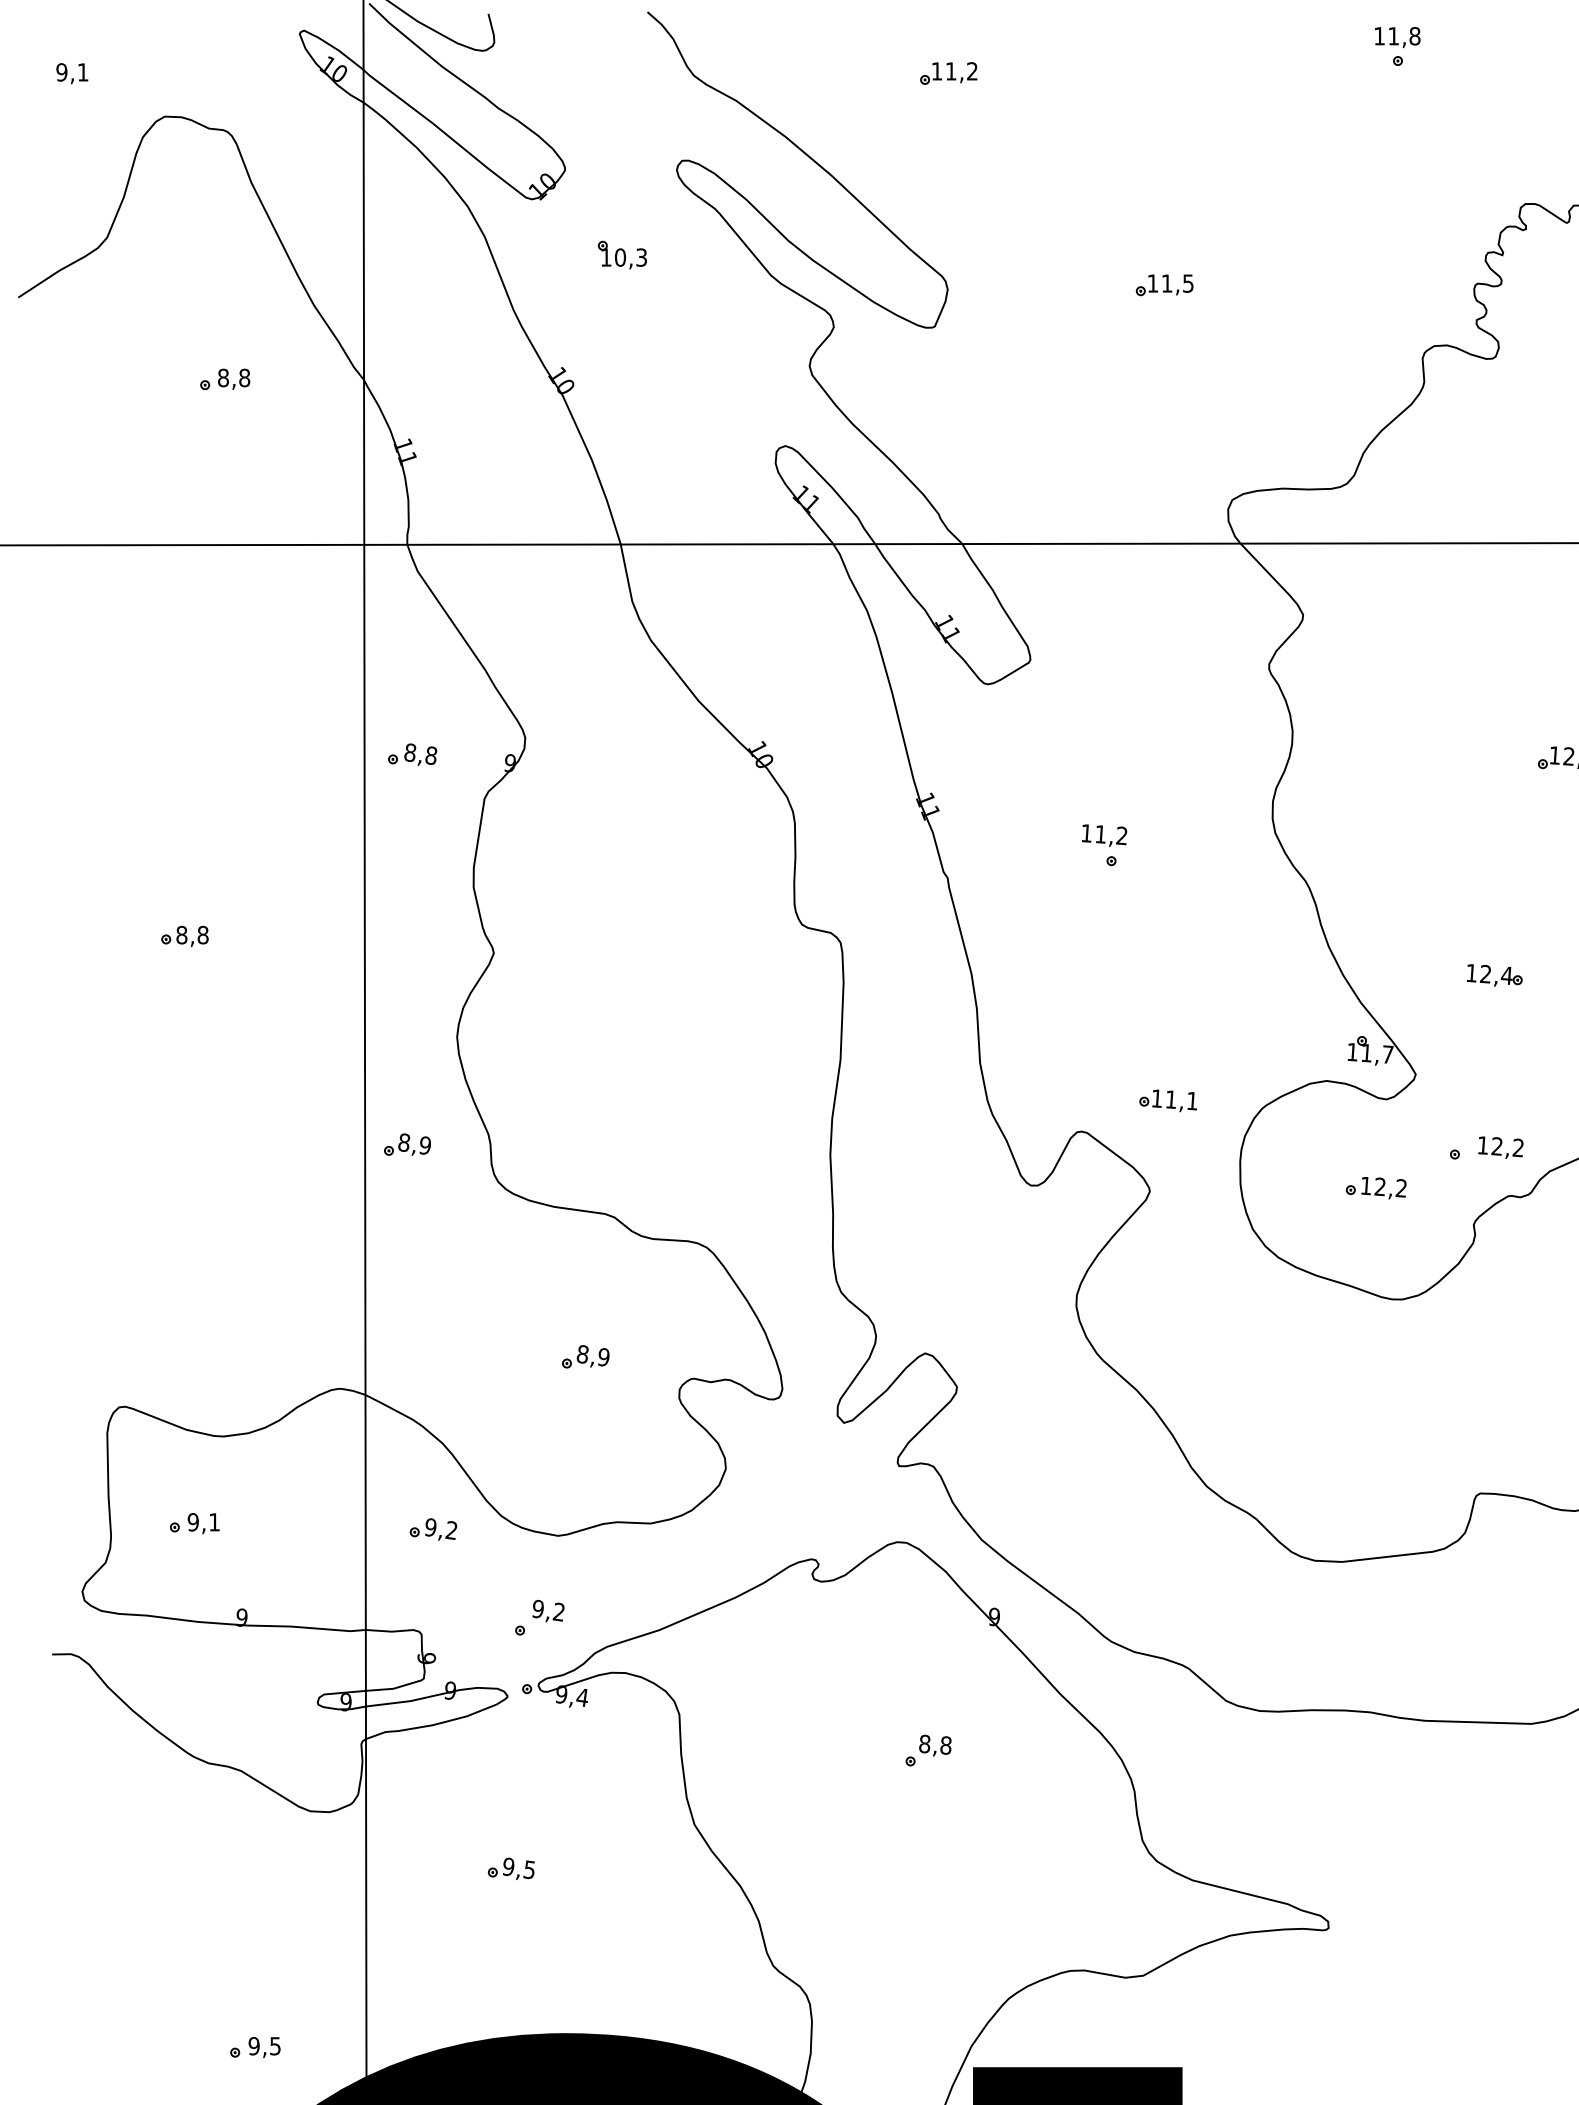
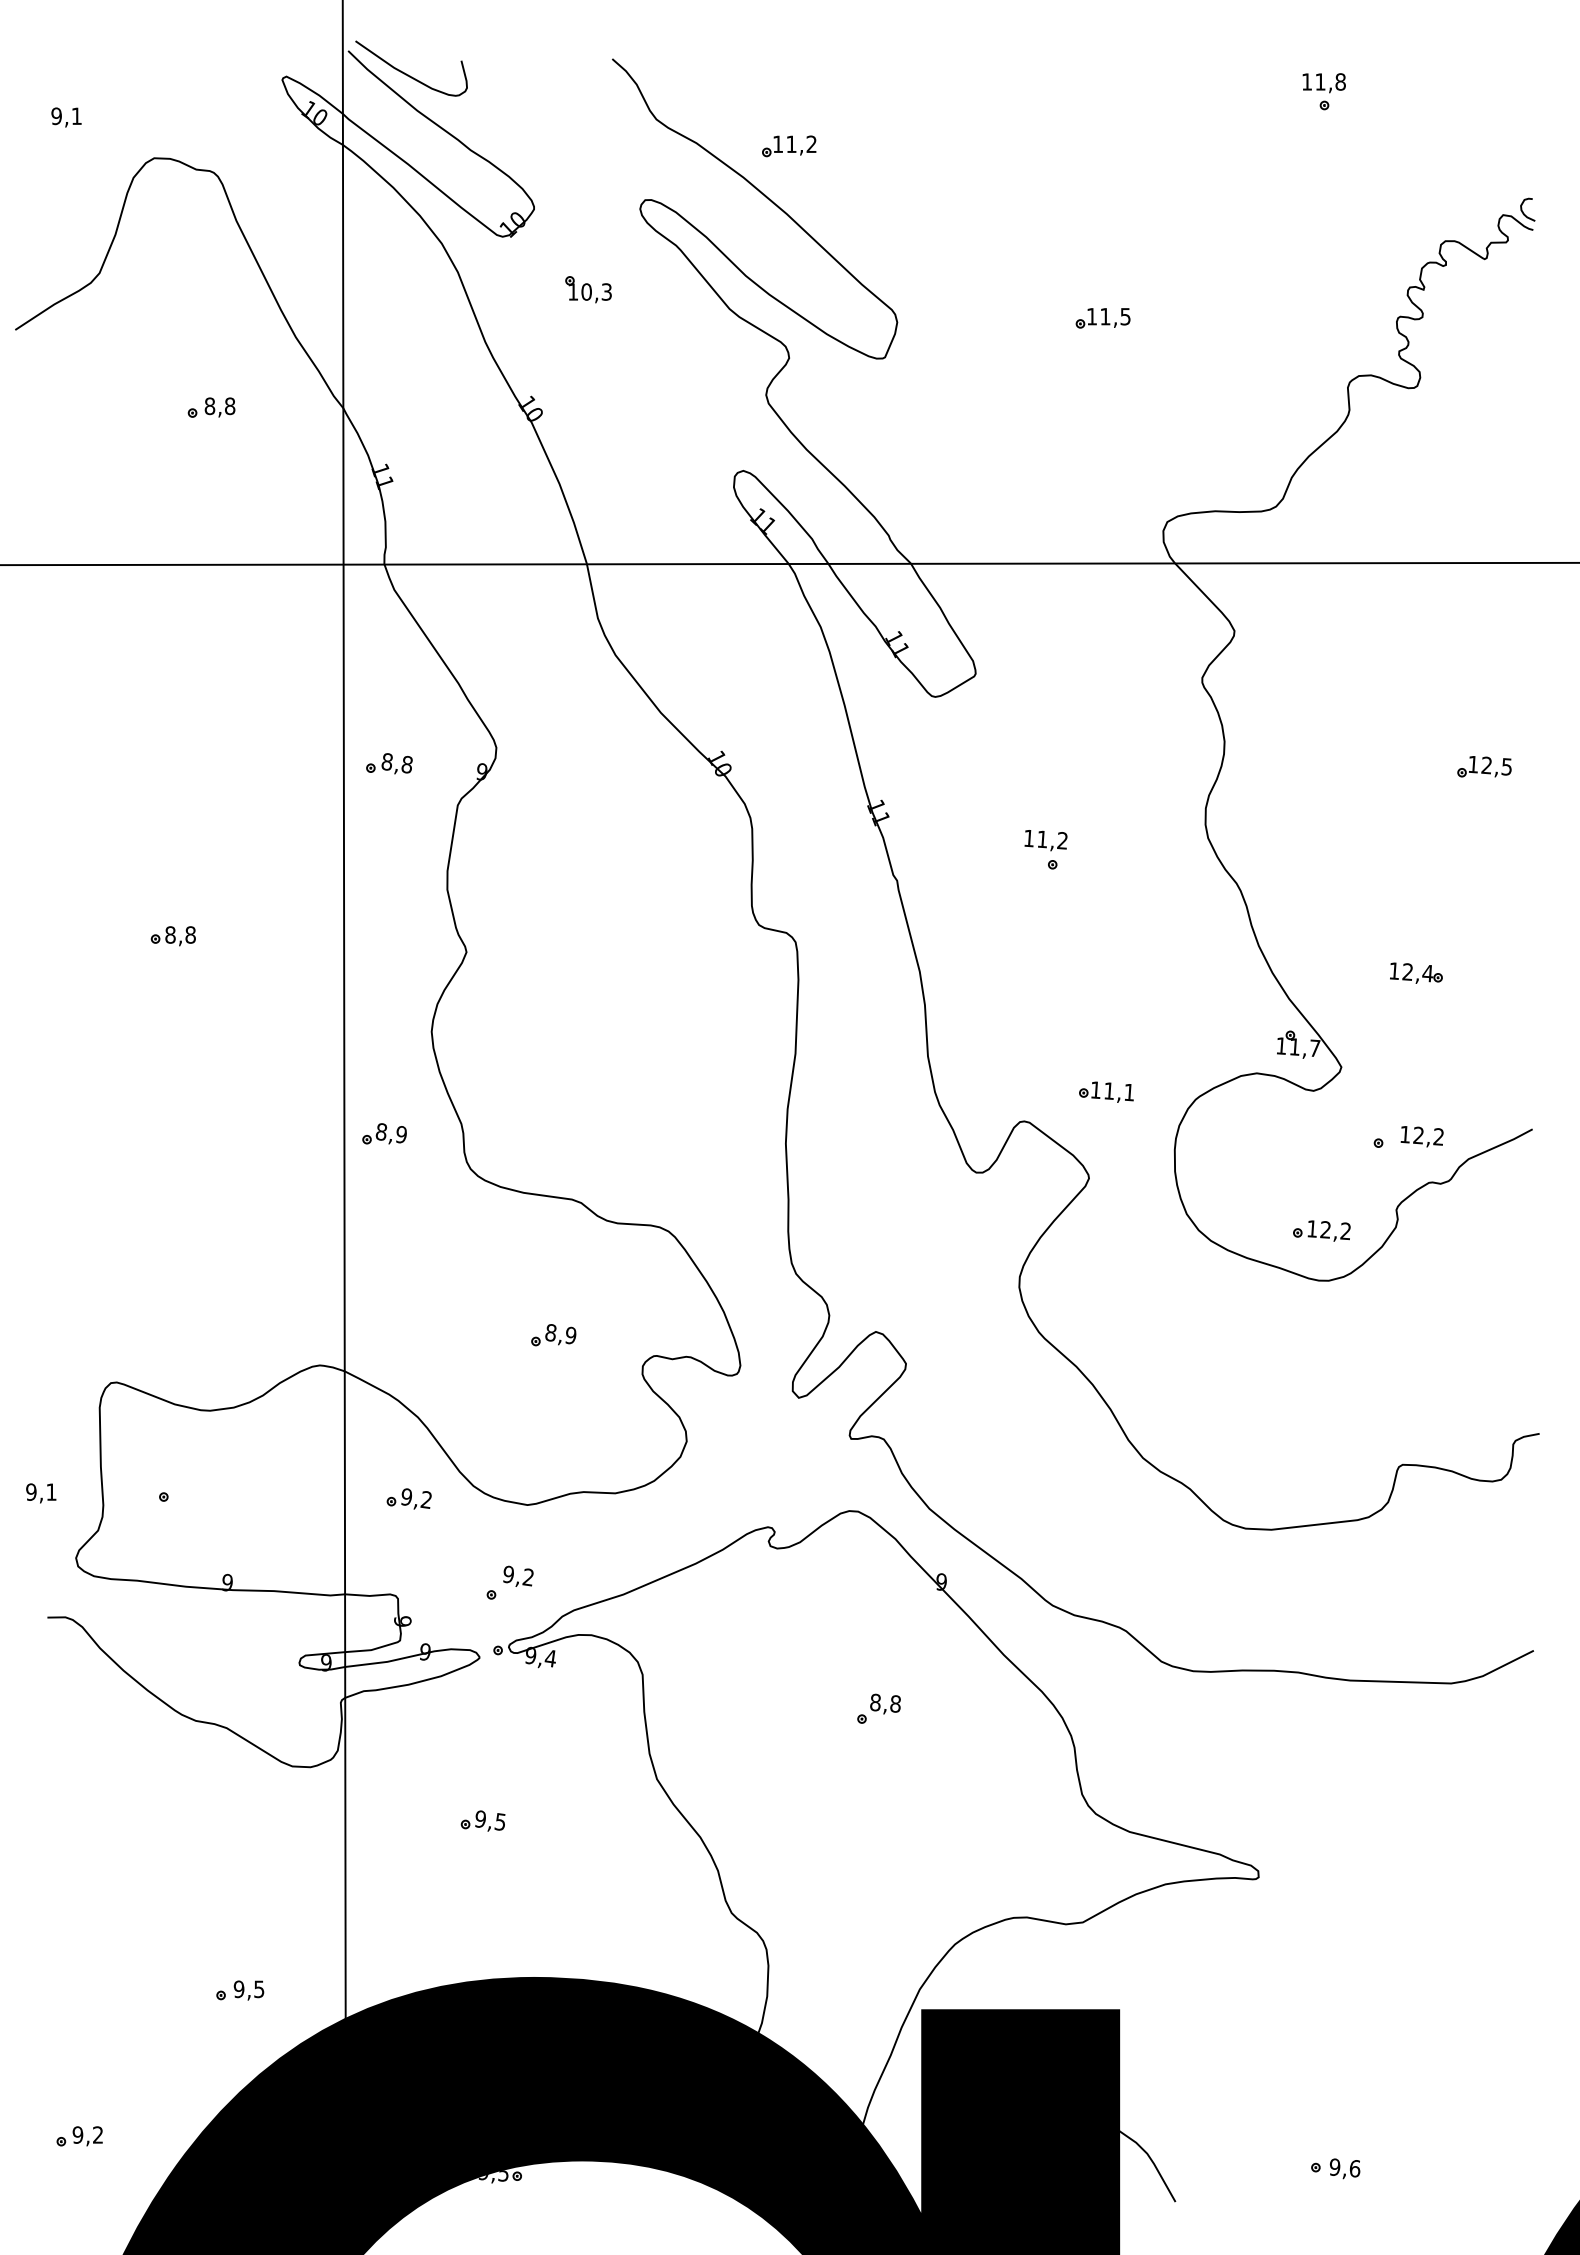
part: (949, 73) -> (789, 146), moved
part: (1375, 1187) -> (1321, 1230), moved
text: (204, 1523) -> (41, 1493), moved

